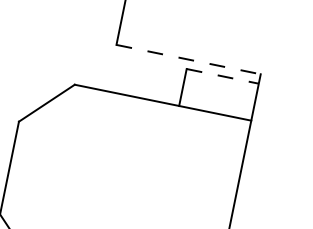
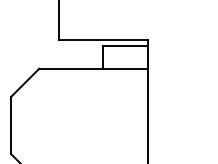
line: (188, 60) -> (103, 40), dashed -> solid
line: (222, 77) -> (125, 46), dashed -> solid

